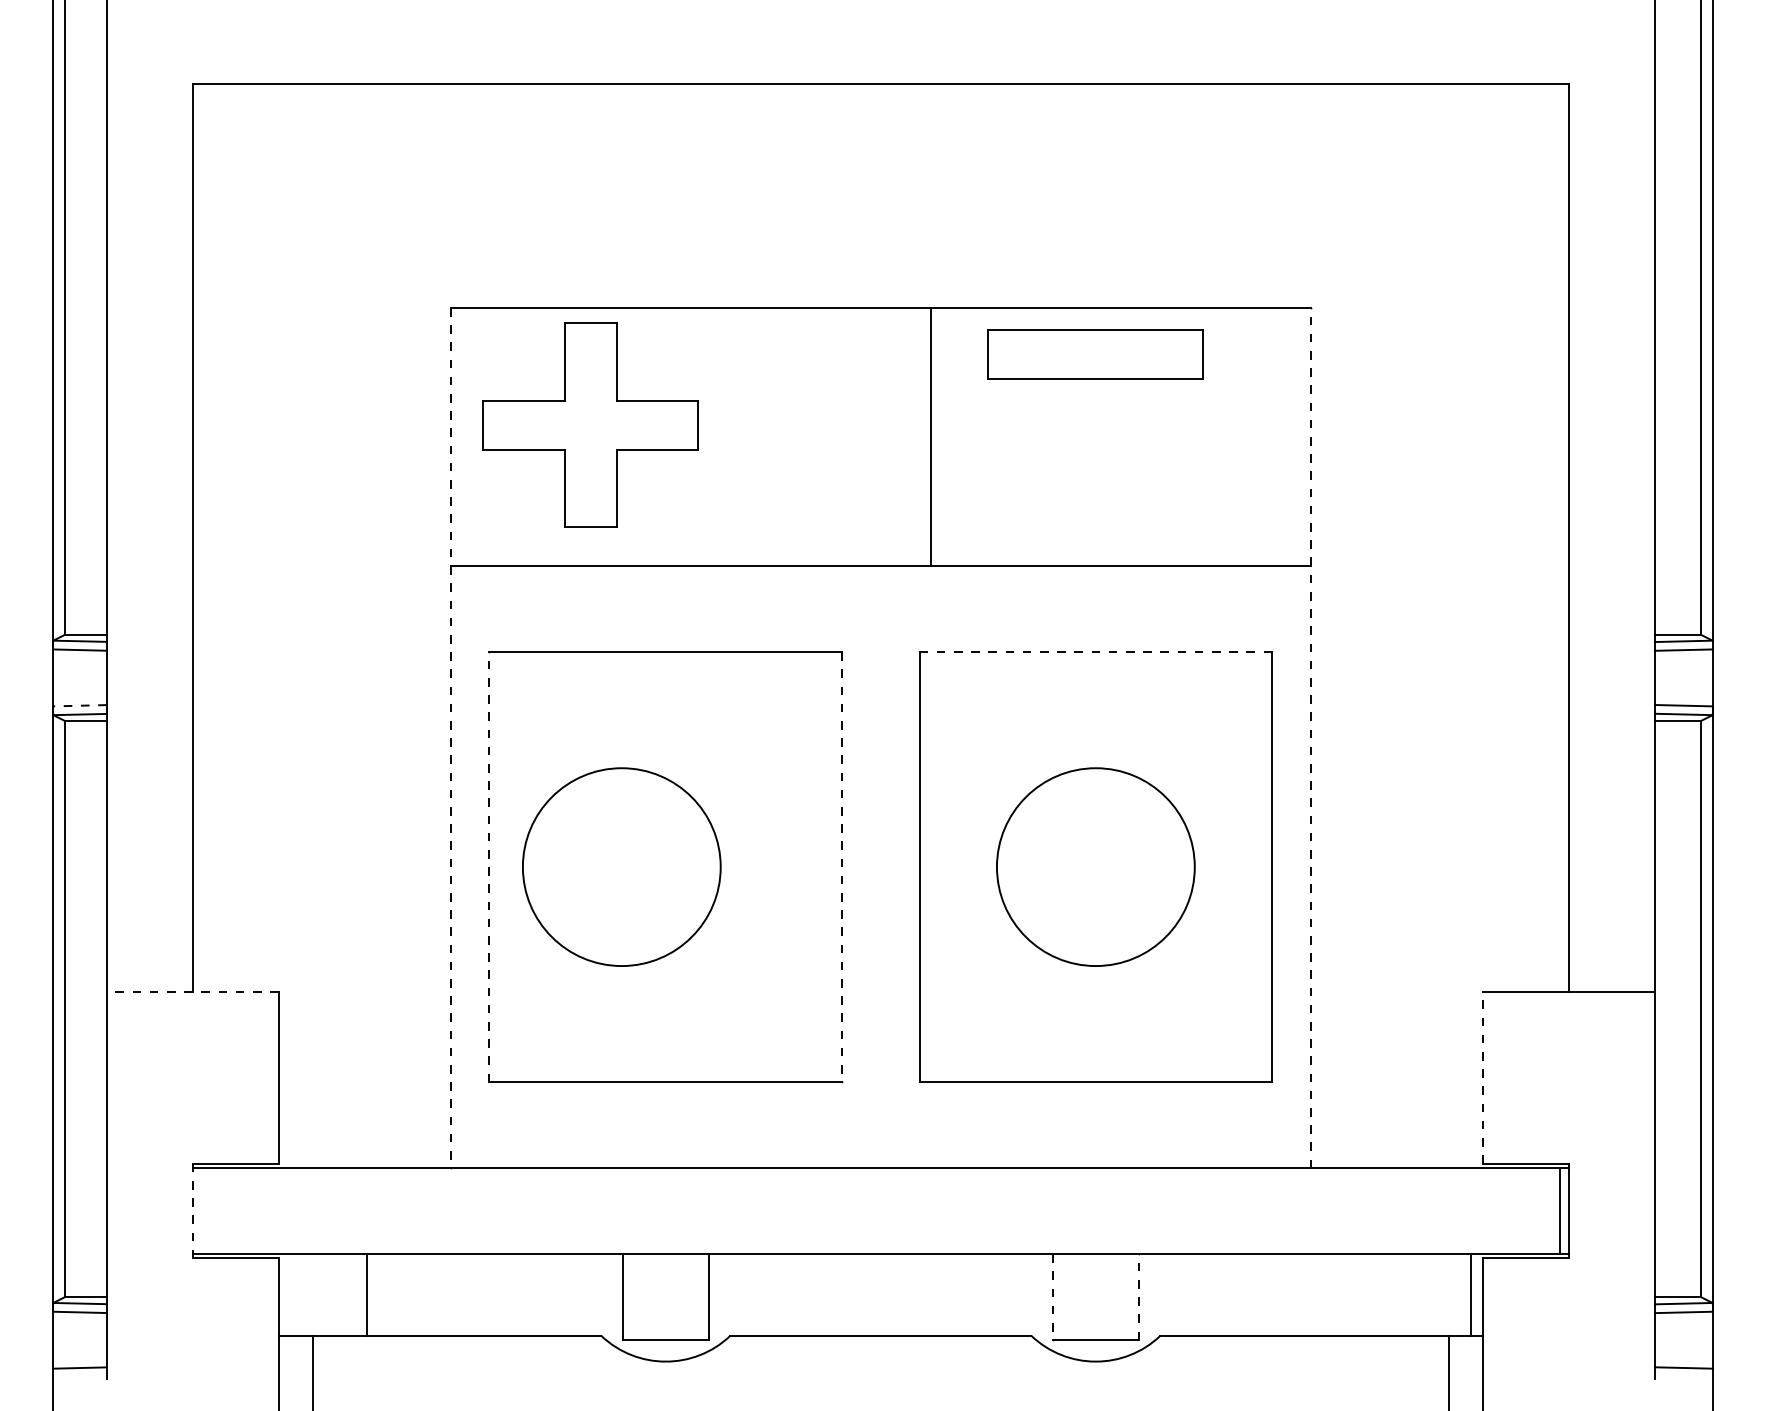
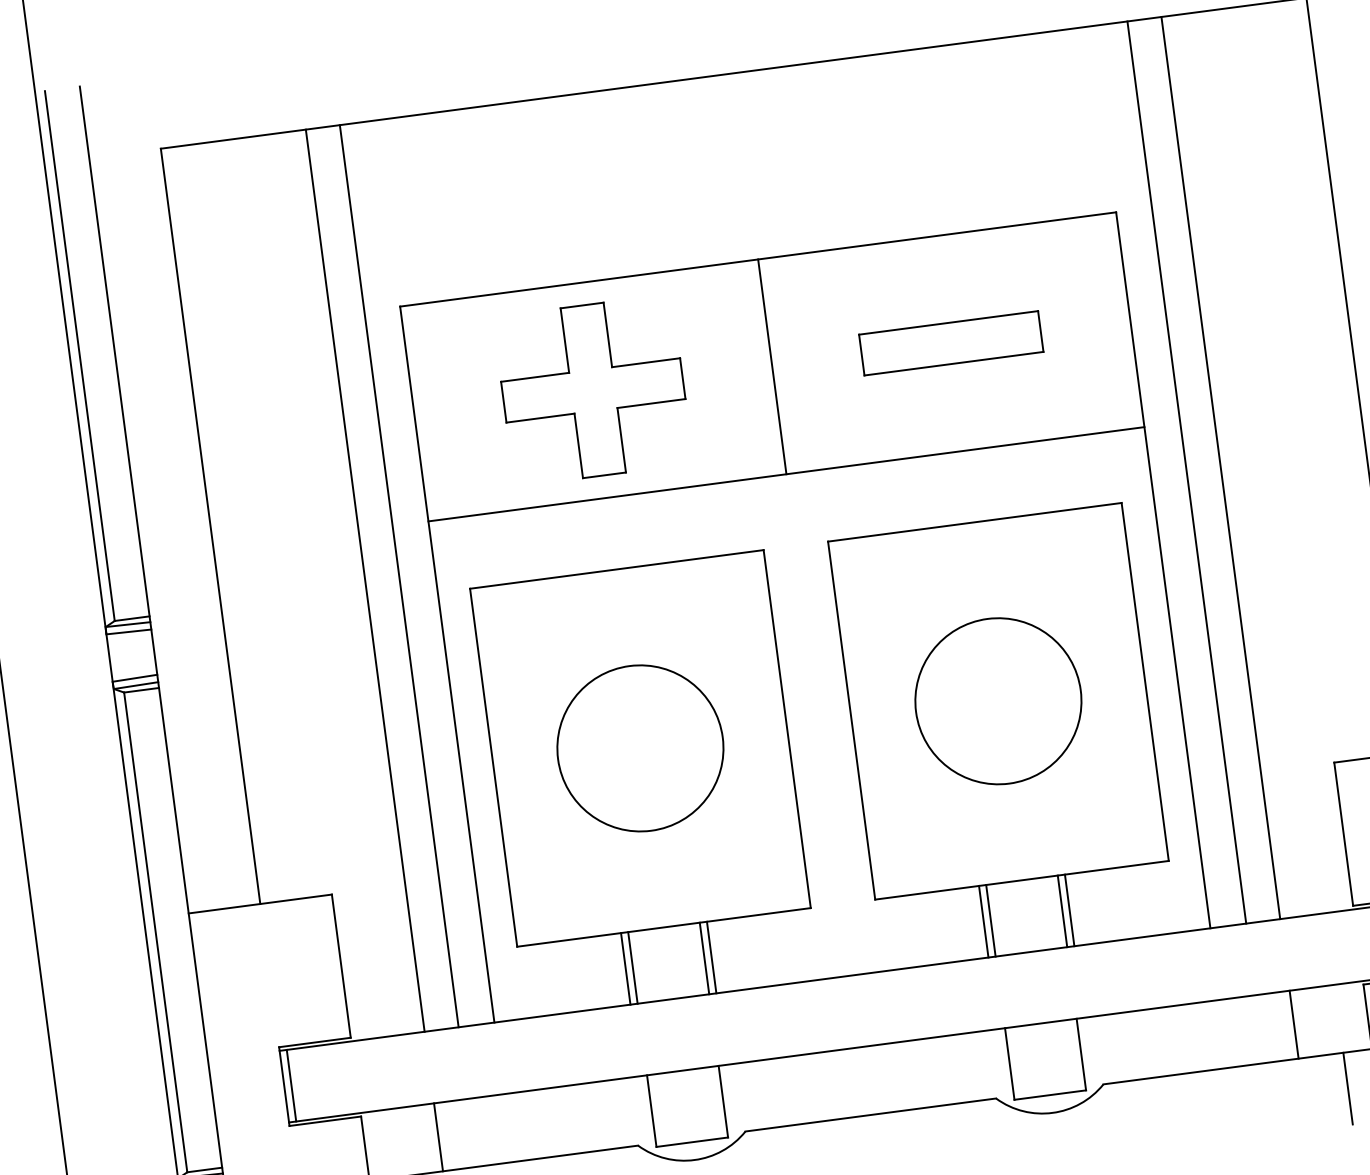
part: (1095, 354) -> (951, 343), moved
part: (590, 424) -> (592, 389), moved
line: (930, 437) -> (772, 367), moved
line: (366, 626) -> (364, 580), added
line: (407, 626) -> (399, 576), added
line: (1353, 626) -> (1186, 472), added
line: (1394, 626) -> (1220, 468), added
line: (1096, 652) -> (975, 522), dashed -> solid
line: (79, 705) -> (134, 678), dashed -> solid
line: (1310, 737) -> (1162, 569), dashed -> solid
line: (450, 738) -> (447, 664), dashed -> solid
line: (489, 866) -> (493, 767), dashed -> solid
circle: (621, 866) -> (640, 747), moved
line: (842, 867) -> (787, 729), dashed -> solid
line: (192, 991) -> (260, 903), dashed -> solid
line: (1482, 1077) -> (1343, 834), dashed -> solid
line: (614, 1125) -> (626, 969), added
line: (622, 1125) -> (632, 968), added
line: (708, 1125) -> (704, 958), added
line: (717, 1125) -> (711, 957), added
line: (1044, 1125) -> (983, 921), added
line: (1052, 1125) -> (990, 921), added
line: (1138, 1125) -> (1062, 911), added
line: (1147, 1125) -> (1069, 910), added
line: (192, 1210) -> (284, 1086), dashed -> solid
line: (201, 1211) -> (291, 1085), added
line: (1470, 1294) -> (1293, 1024), moved
line: (1138, 1296) -> (1080, 1054), dashed -> solid
line: (1052, 1297) -> (1009, 1064), dashed -> solid

